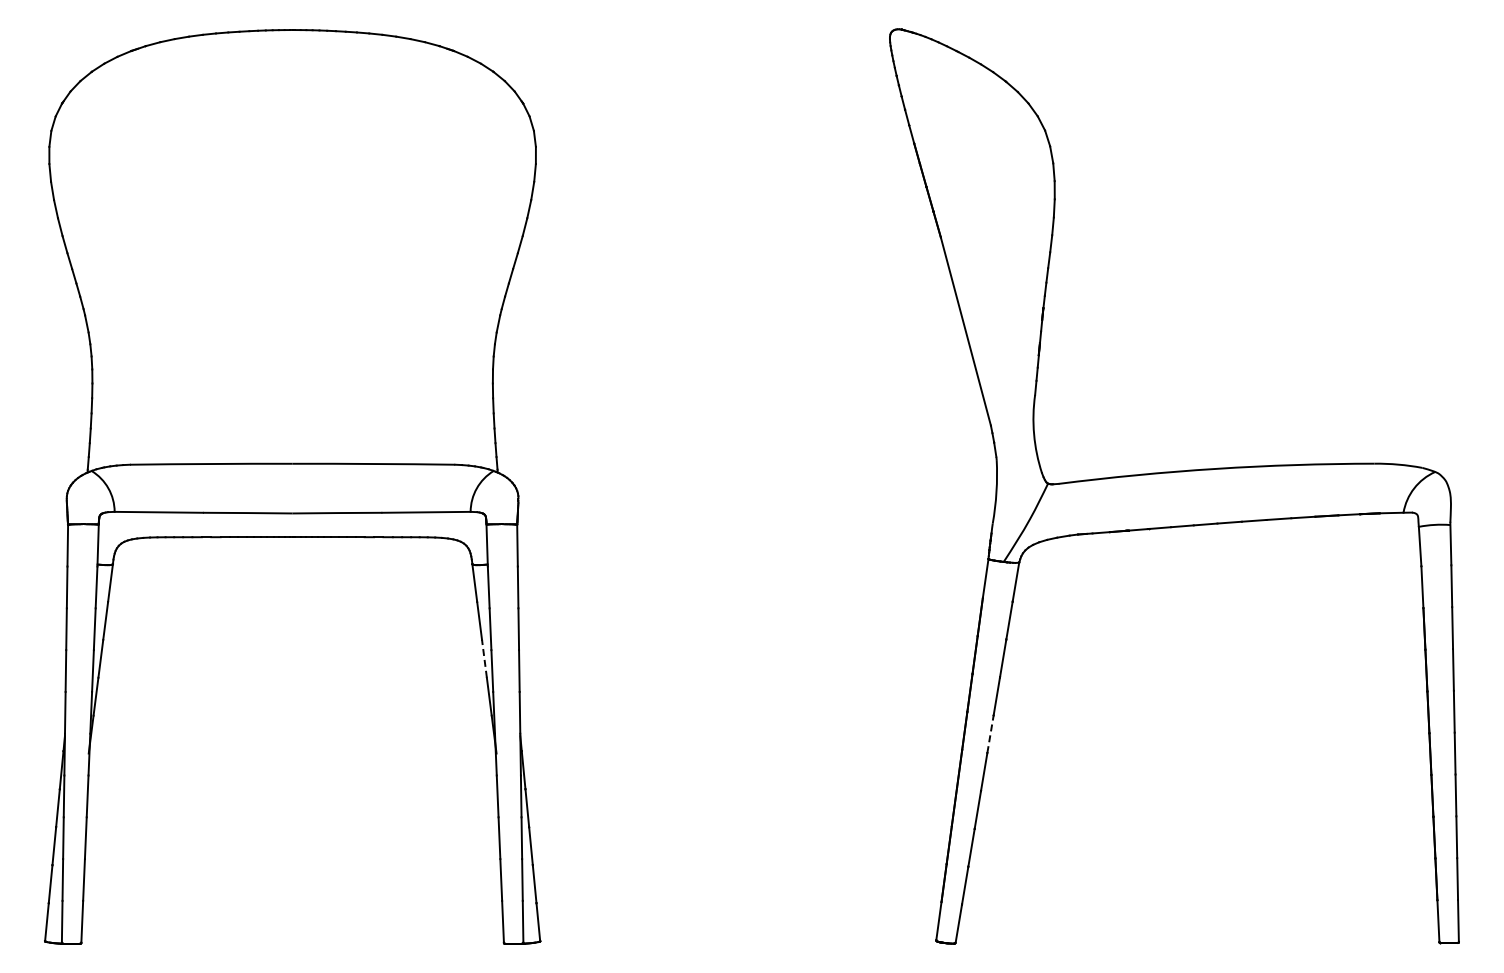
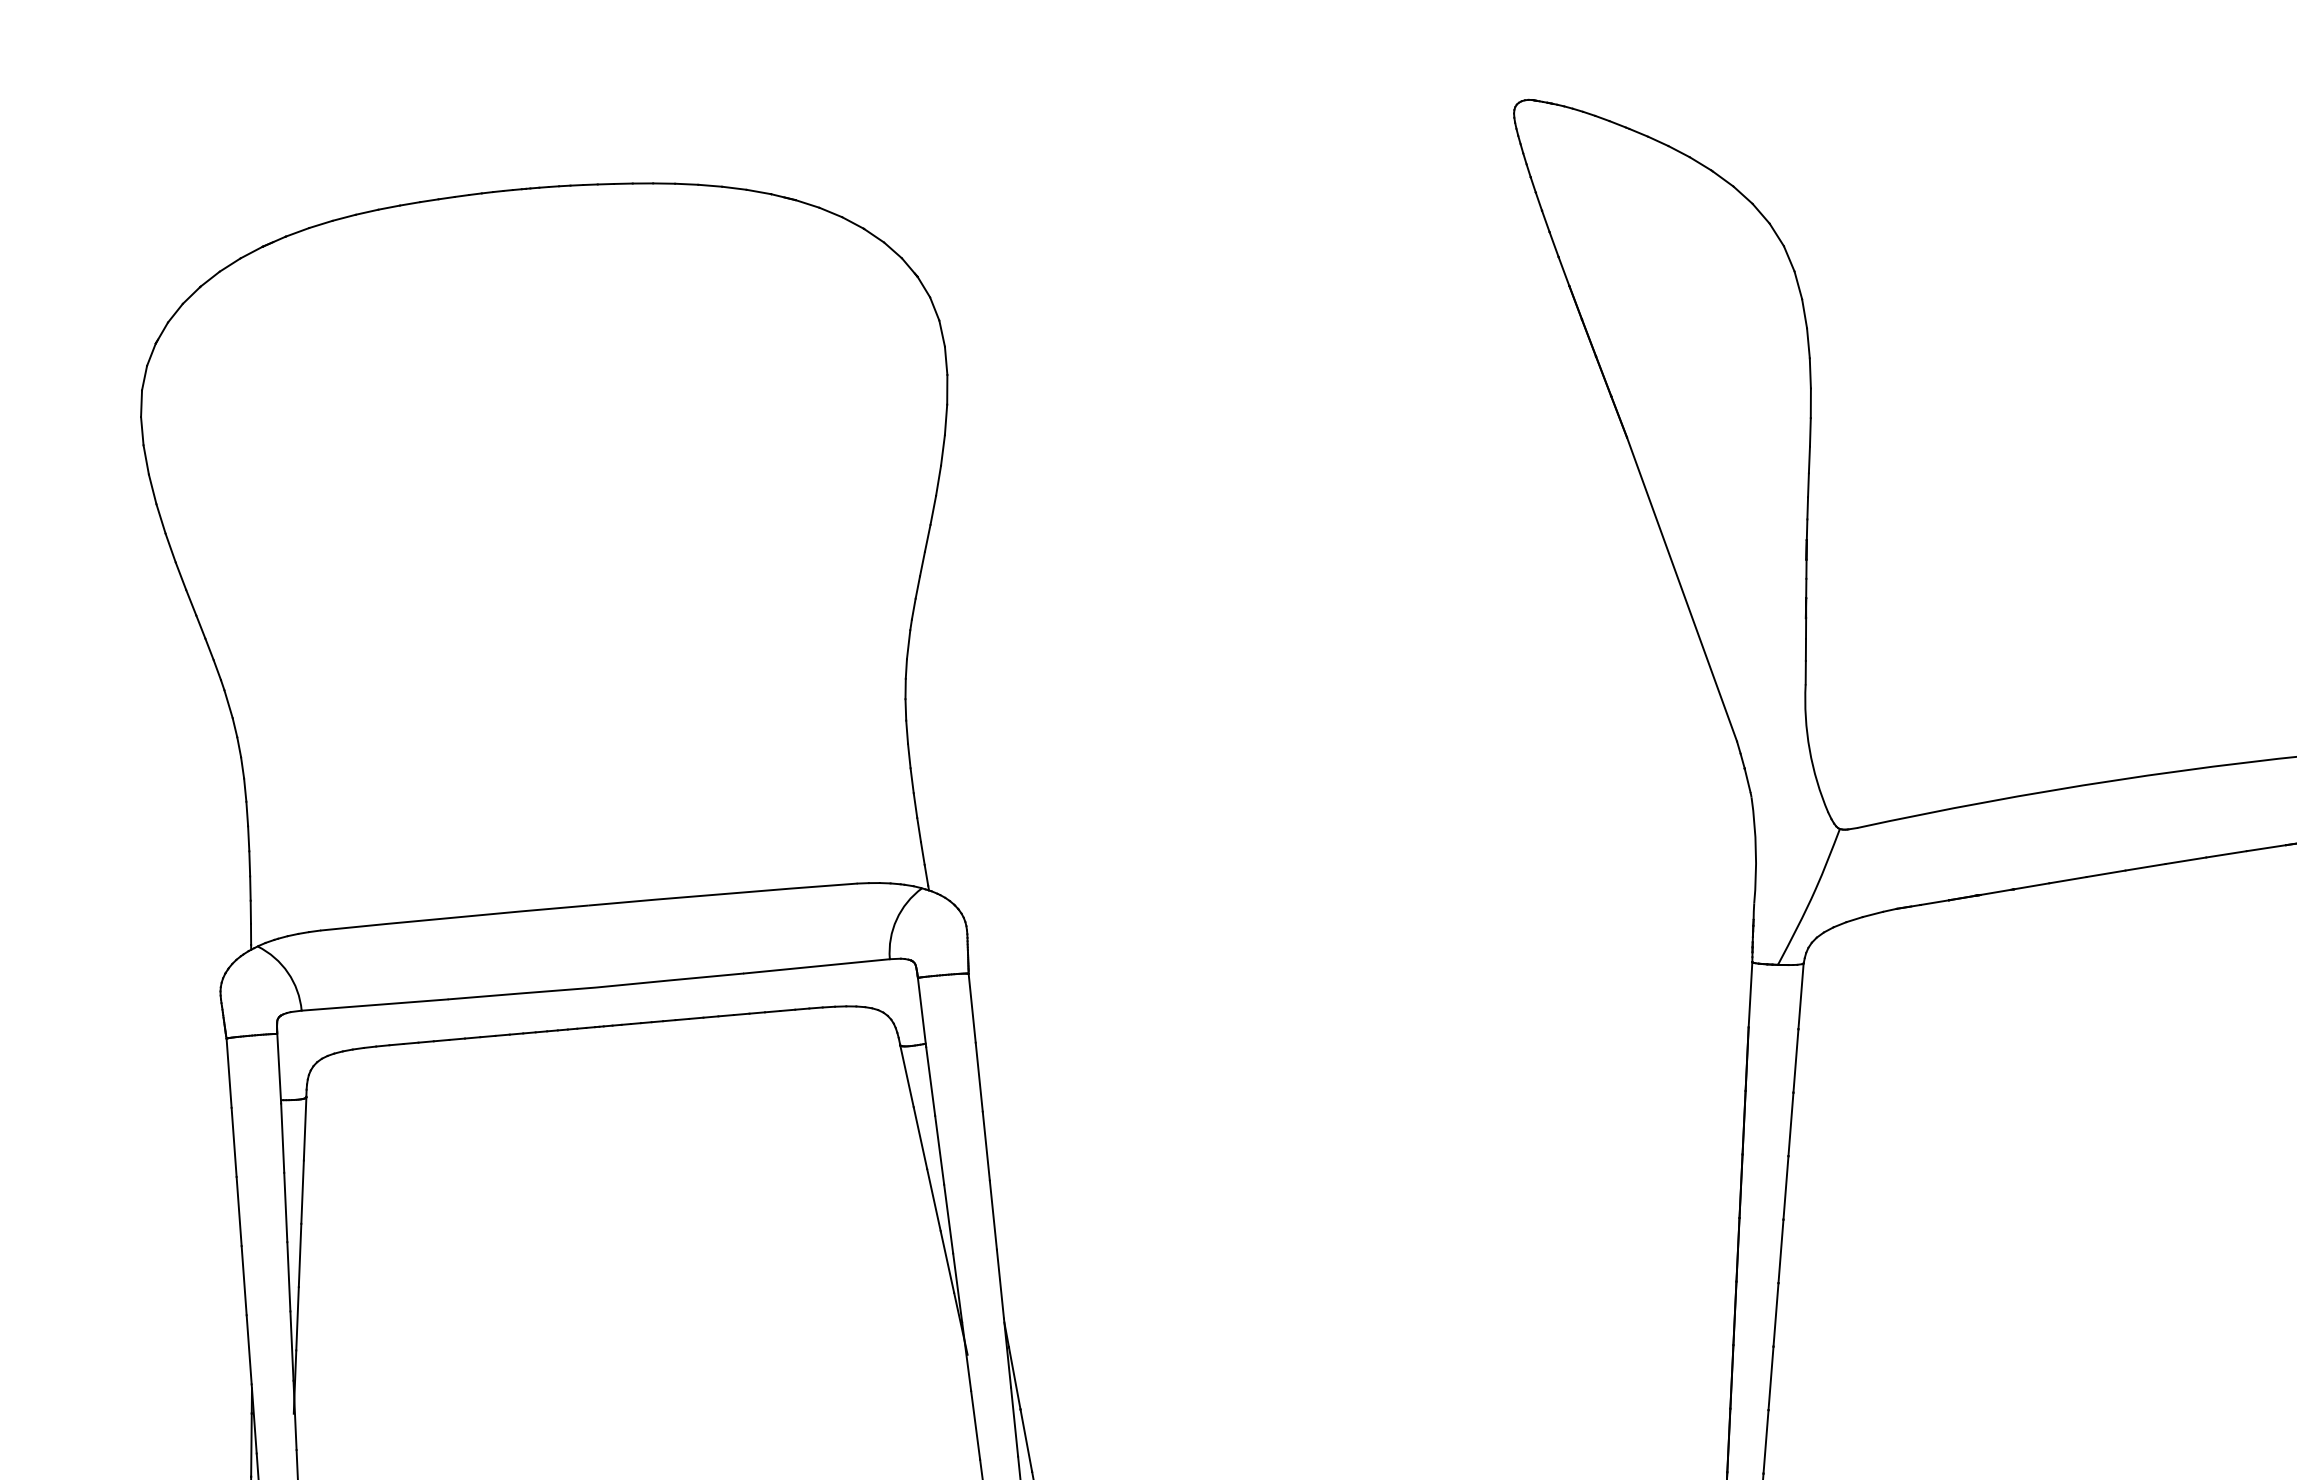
line: (484, 658) -> (933, 1199), dashed -> solid
line: (990, 733) -> (1780, 1250), dashed -> solid

